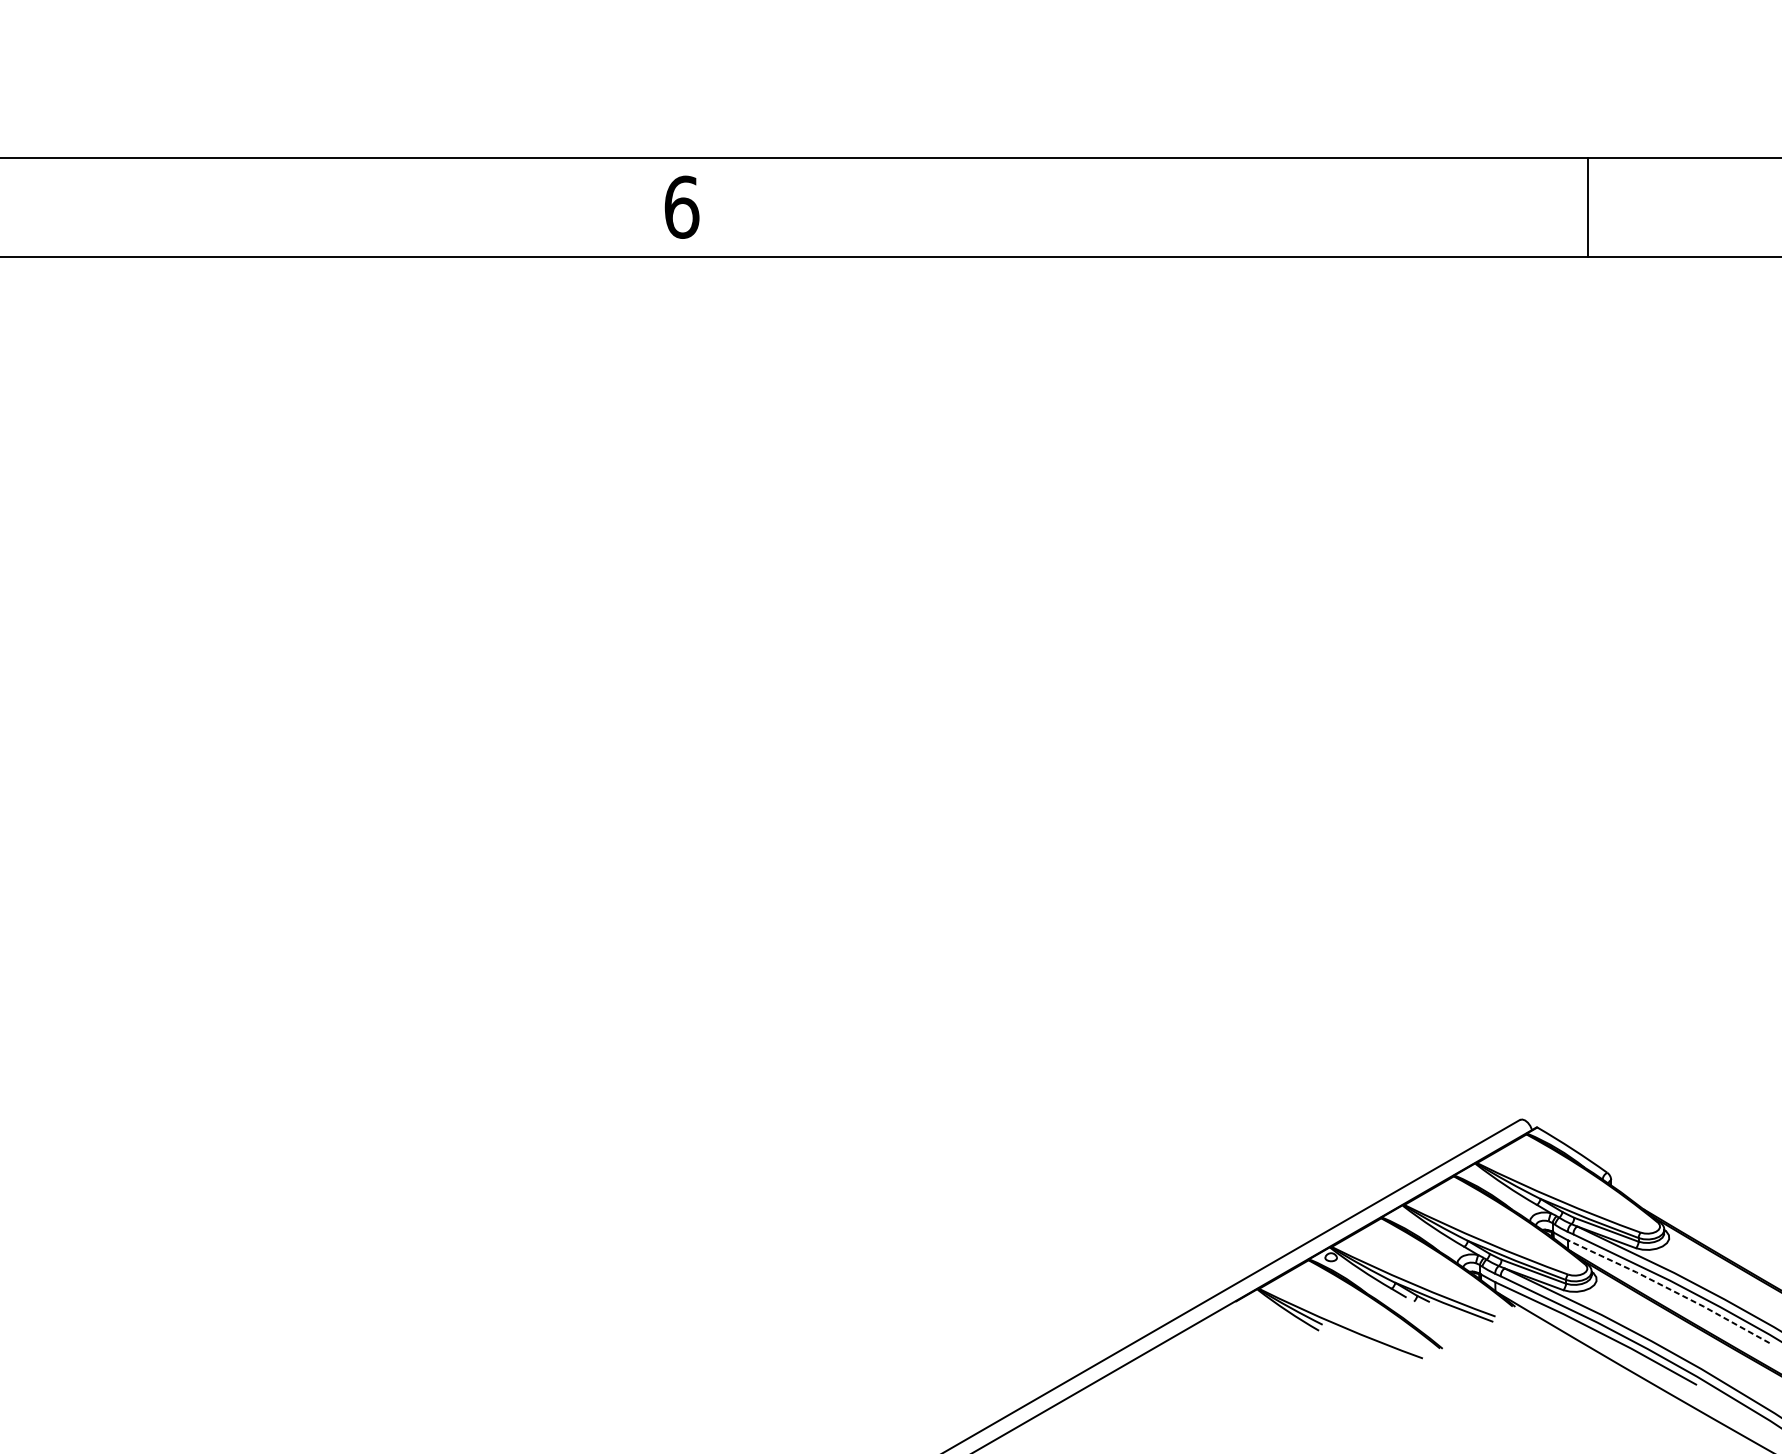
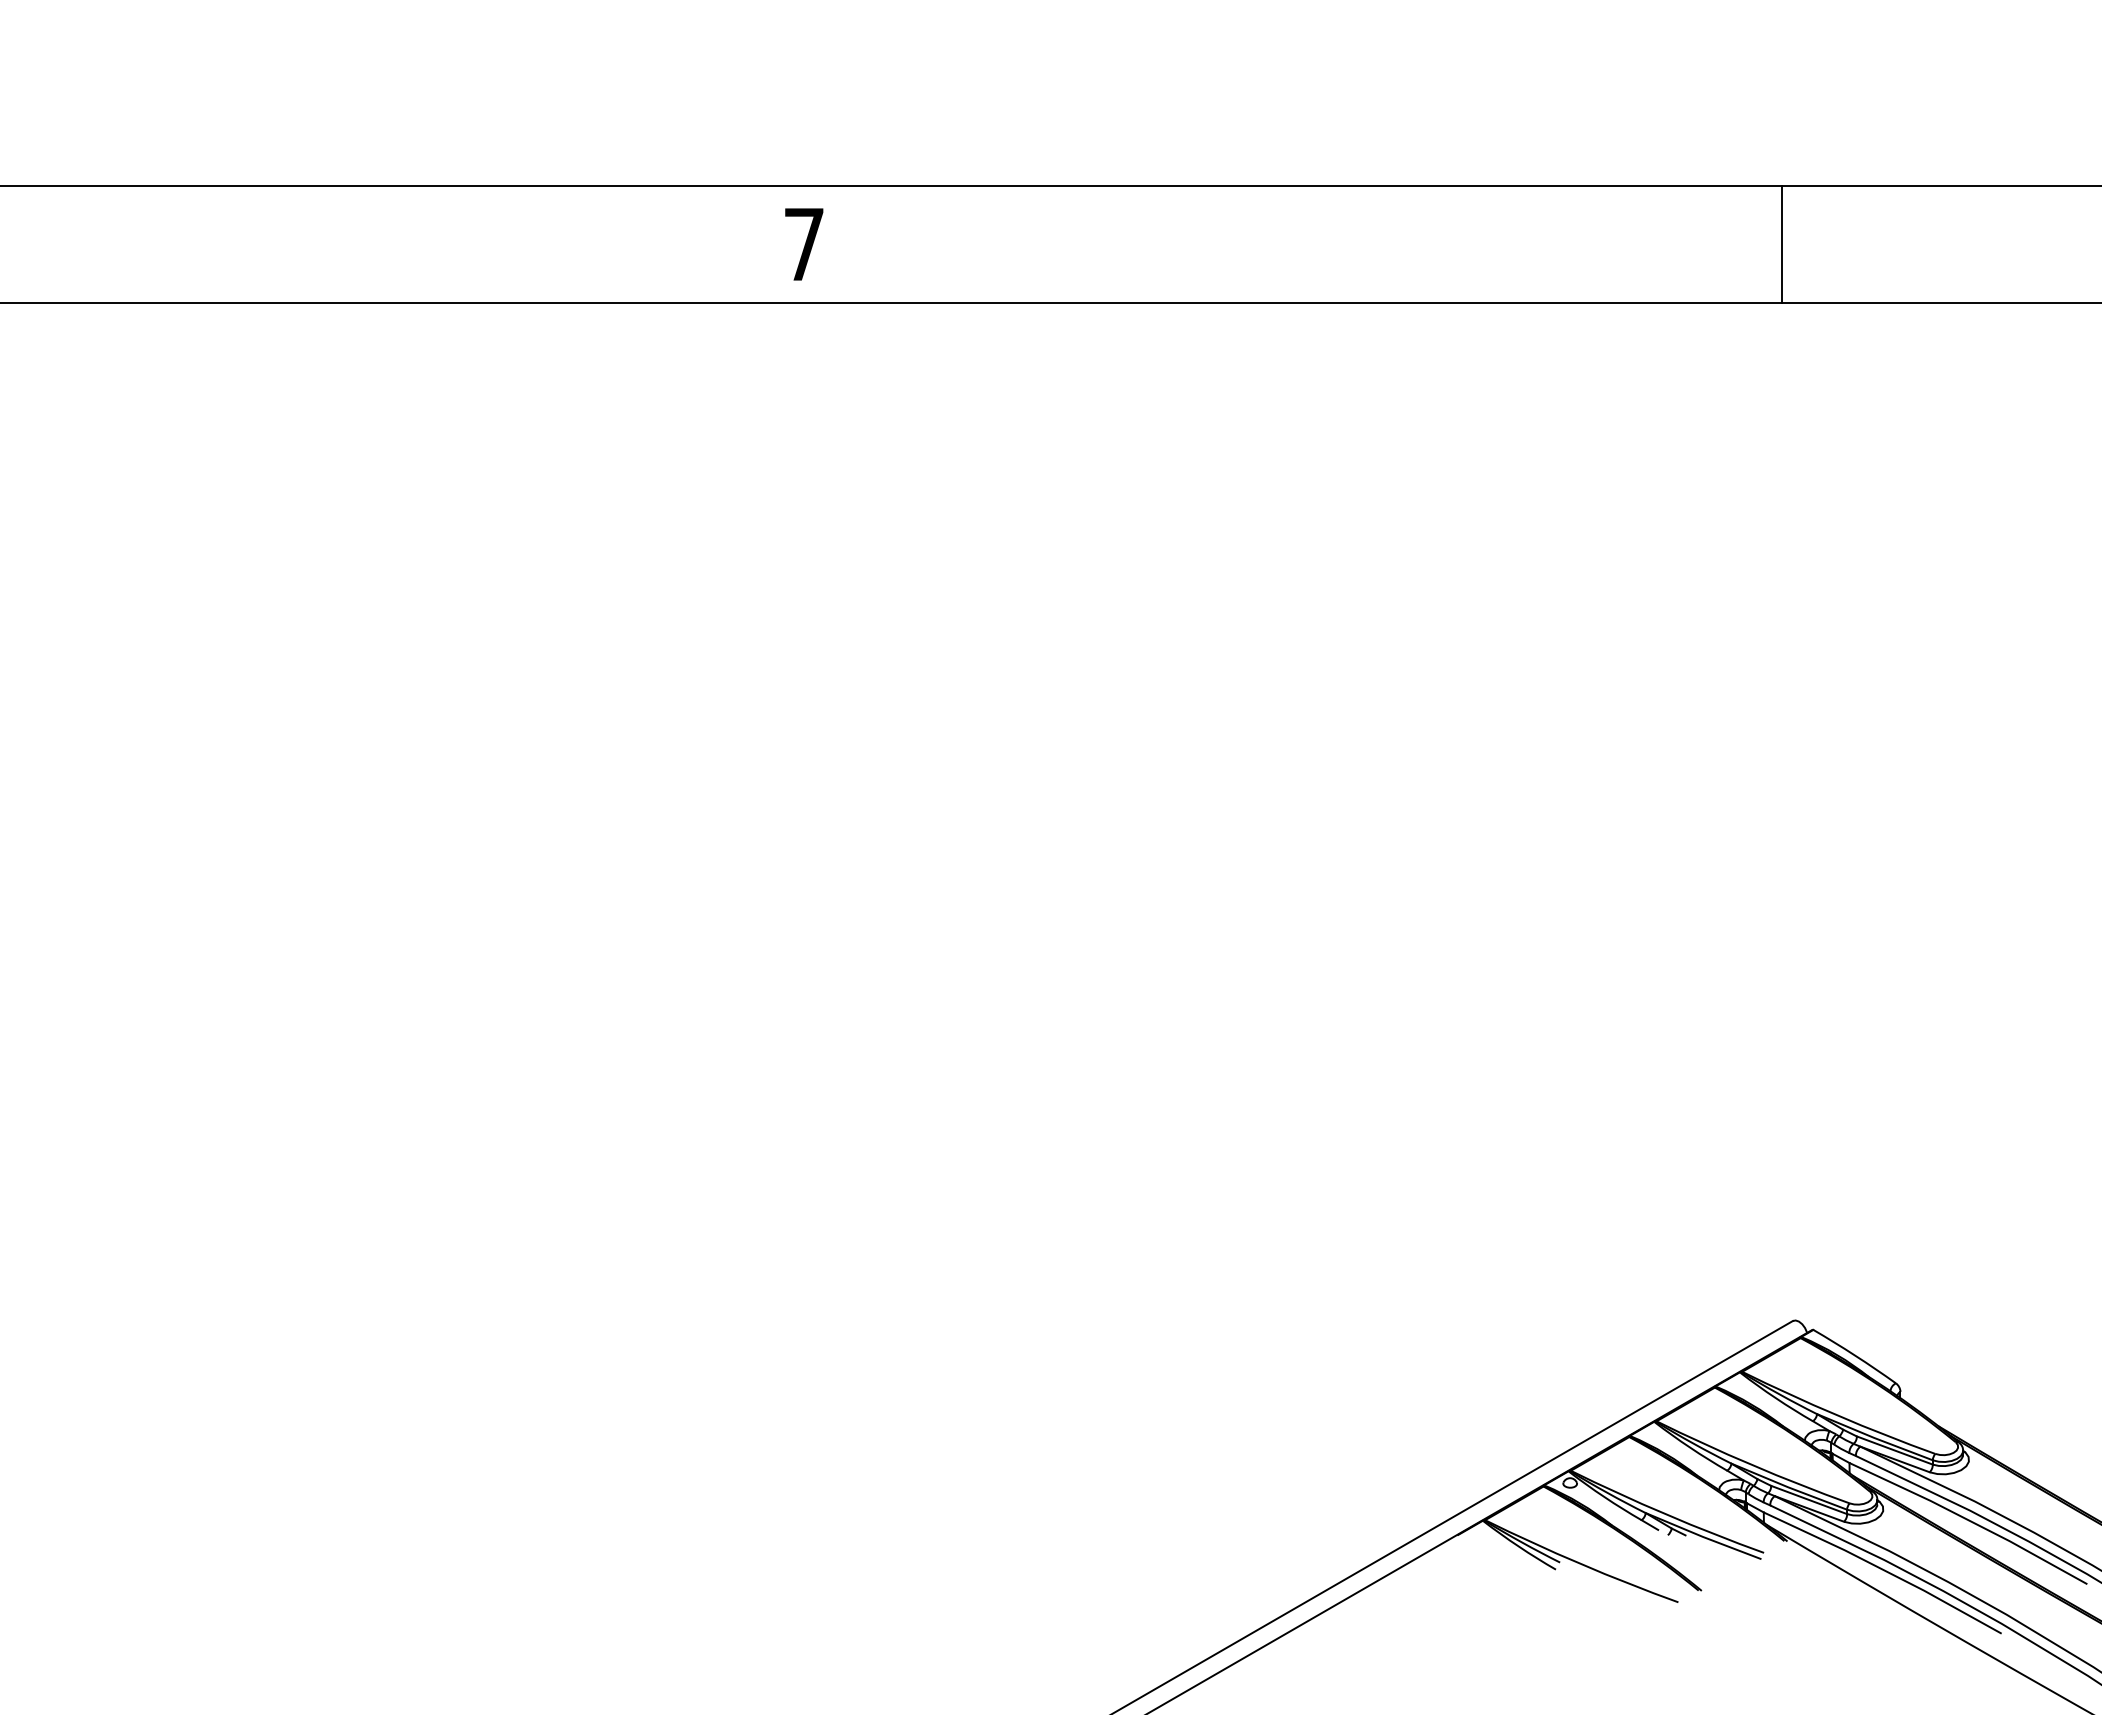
text: (682, 207) -> (804, 244), 6 -> 7
line: (1588, 207) -> (1782, 244), moved
line: (1669, 1289) -> (1969, 1520), dashed -> solid

